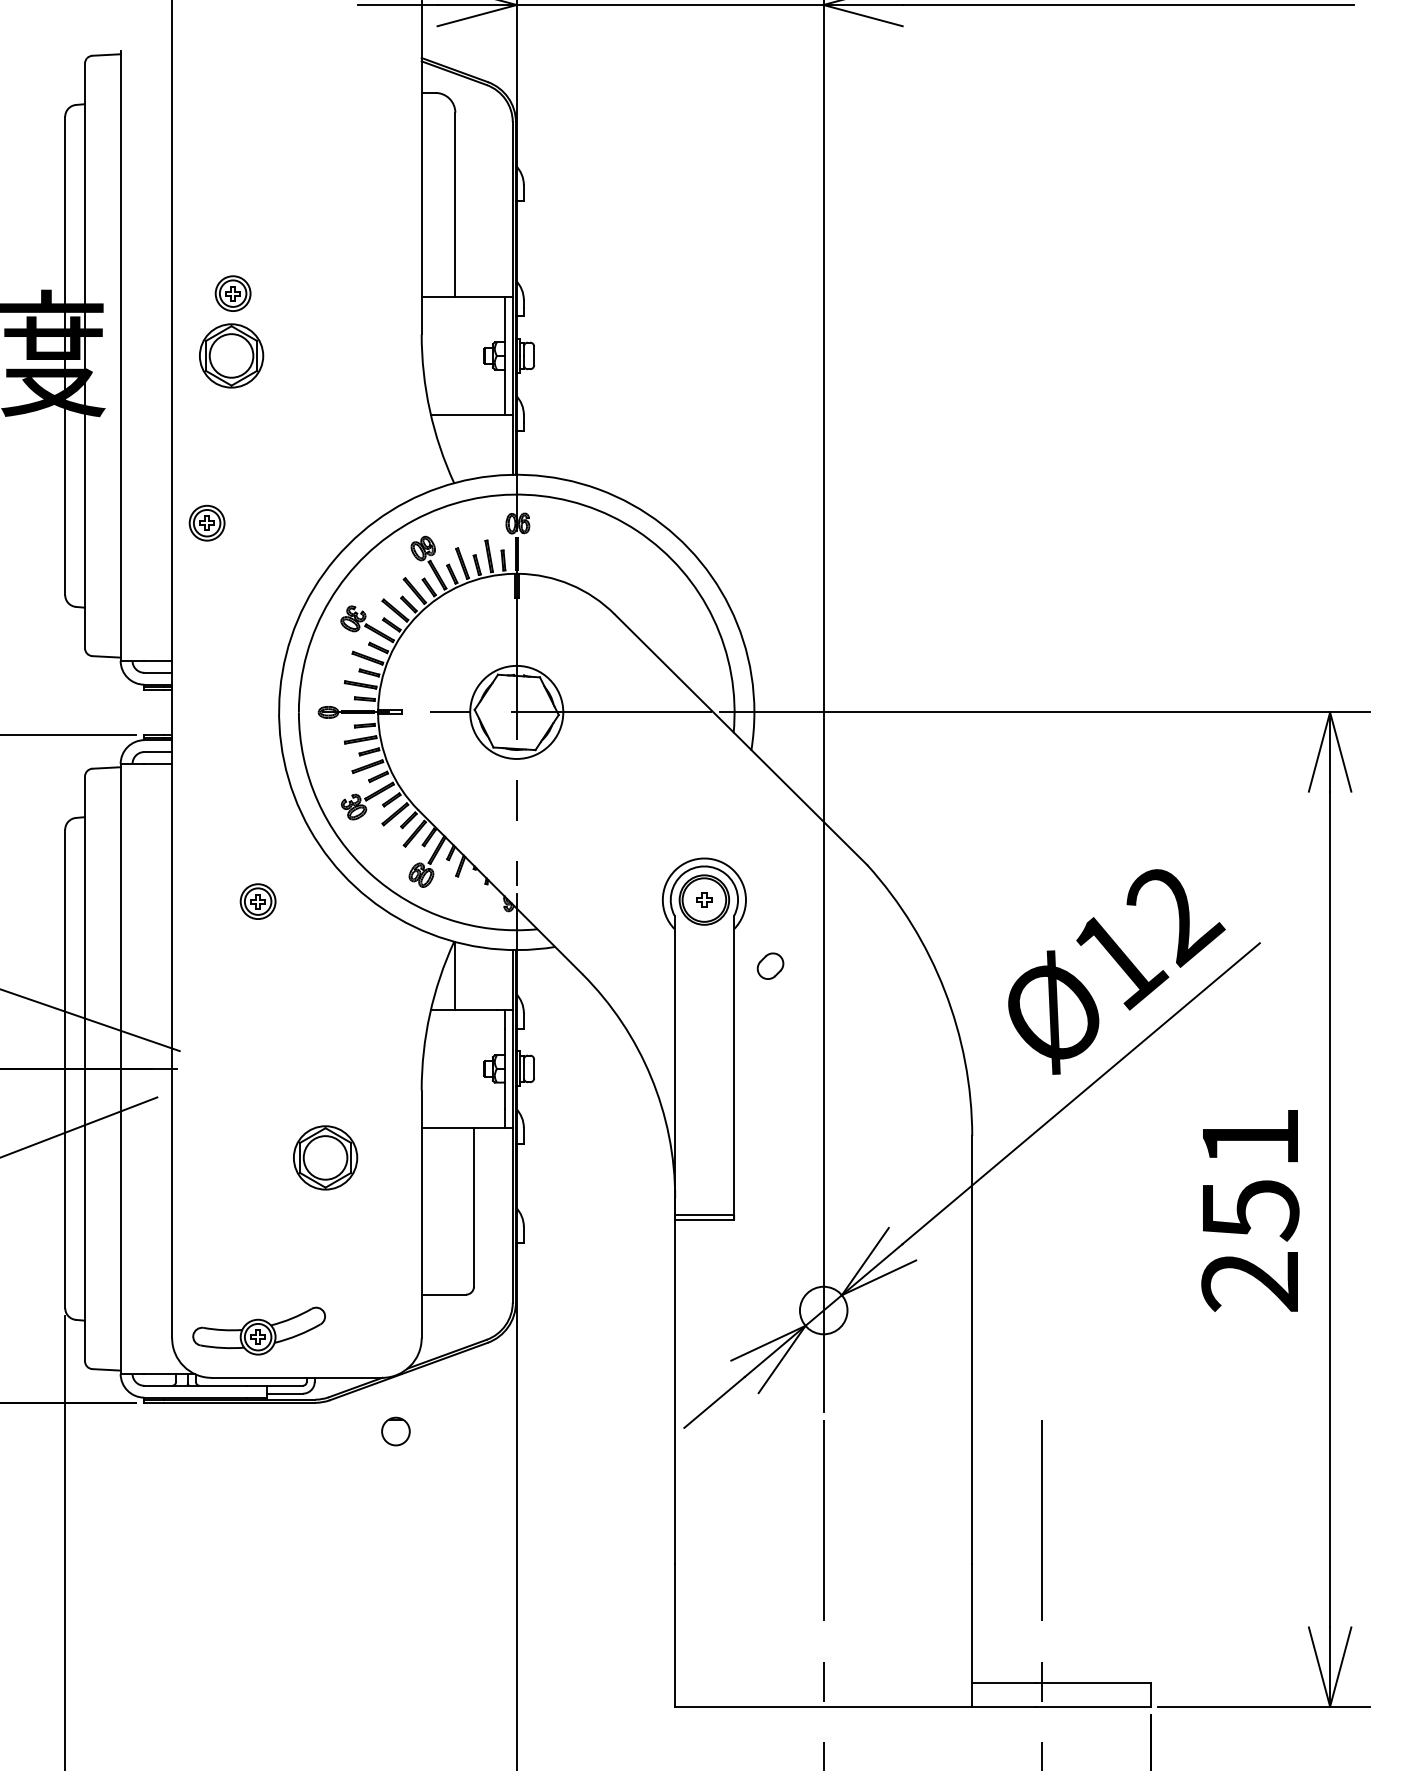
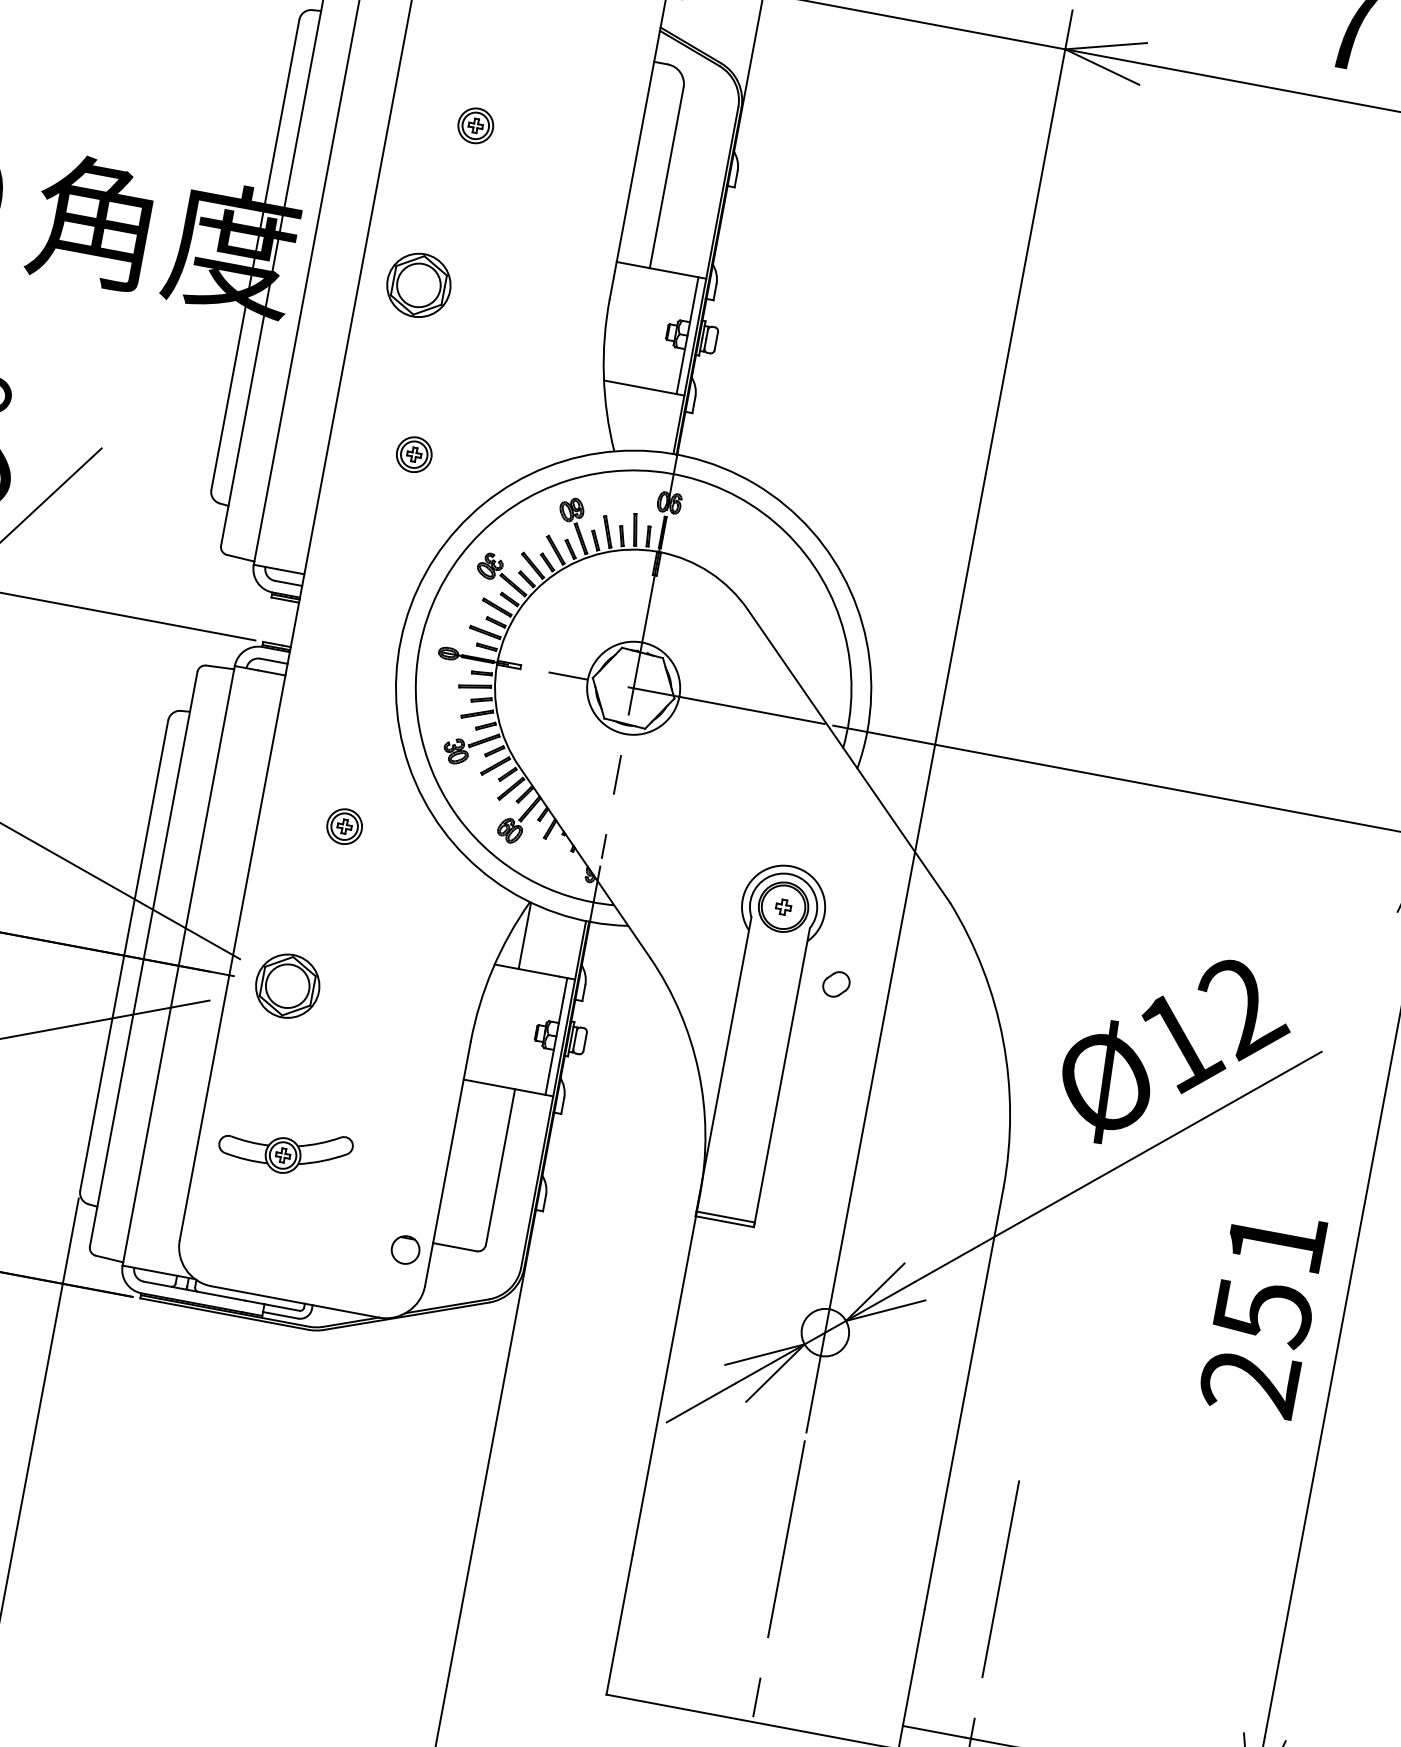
part: (232, 293) -> (475, 125), moved
part: (206, 522) -> (413, 453), moved
part: (325, 1157) -> (287, 985), moved
part: (258, 1330) -> (284, 1149), moved
part: (395, 1431) -> (405, 1249), moved

